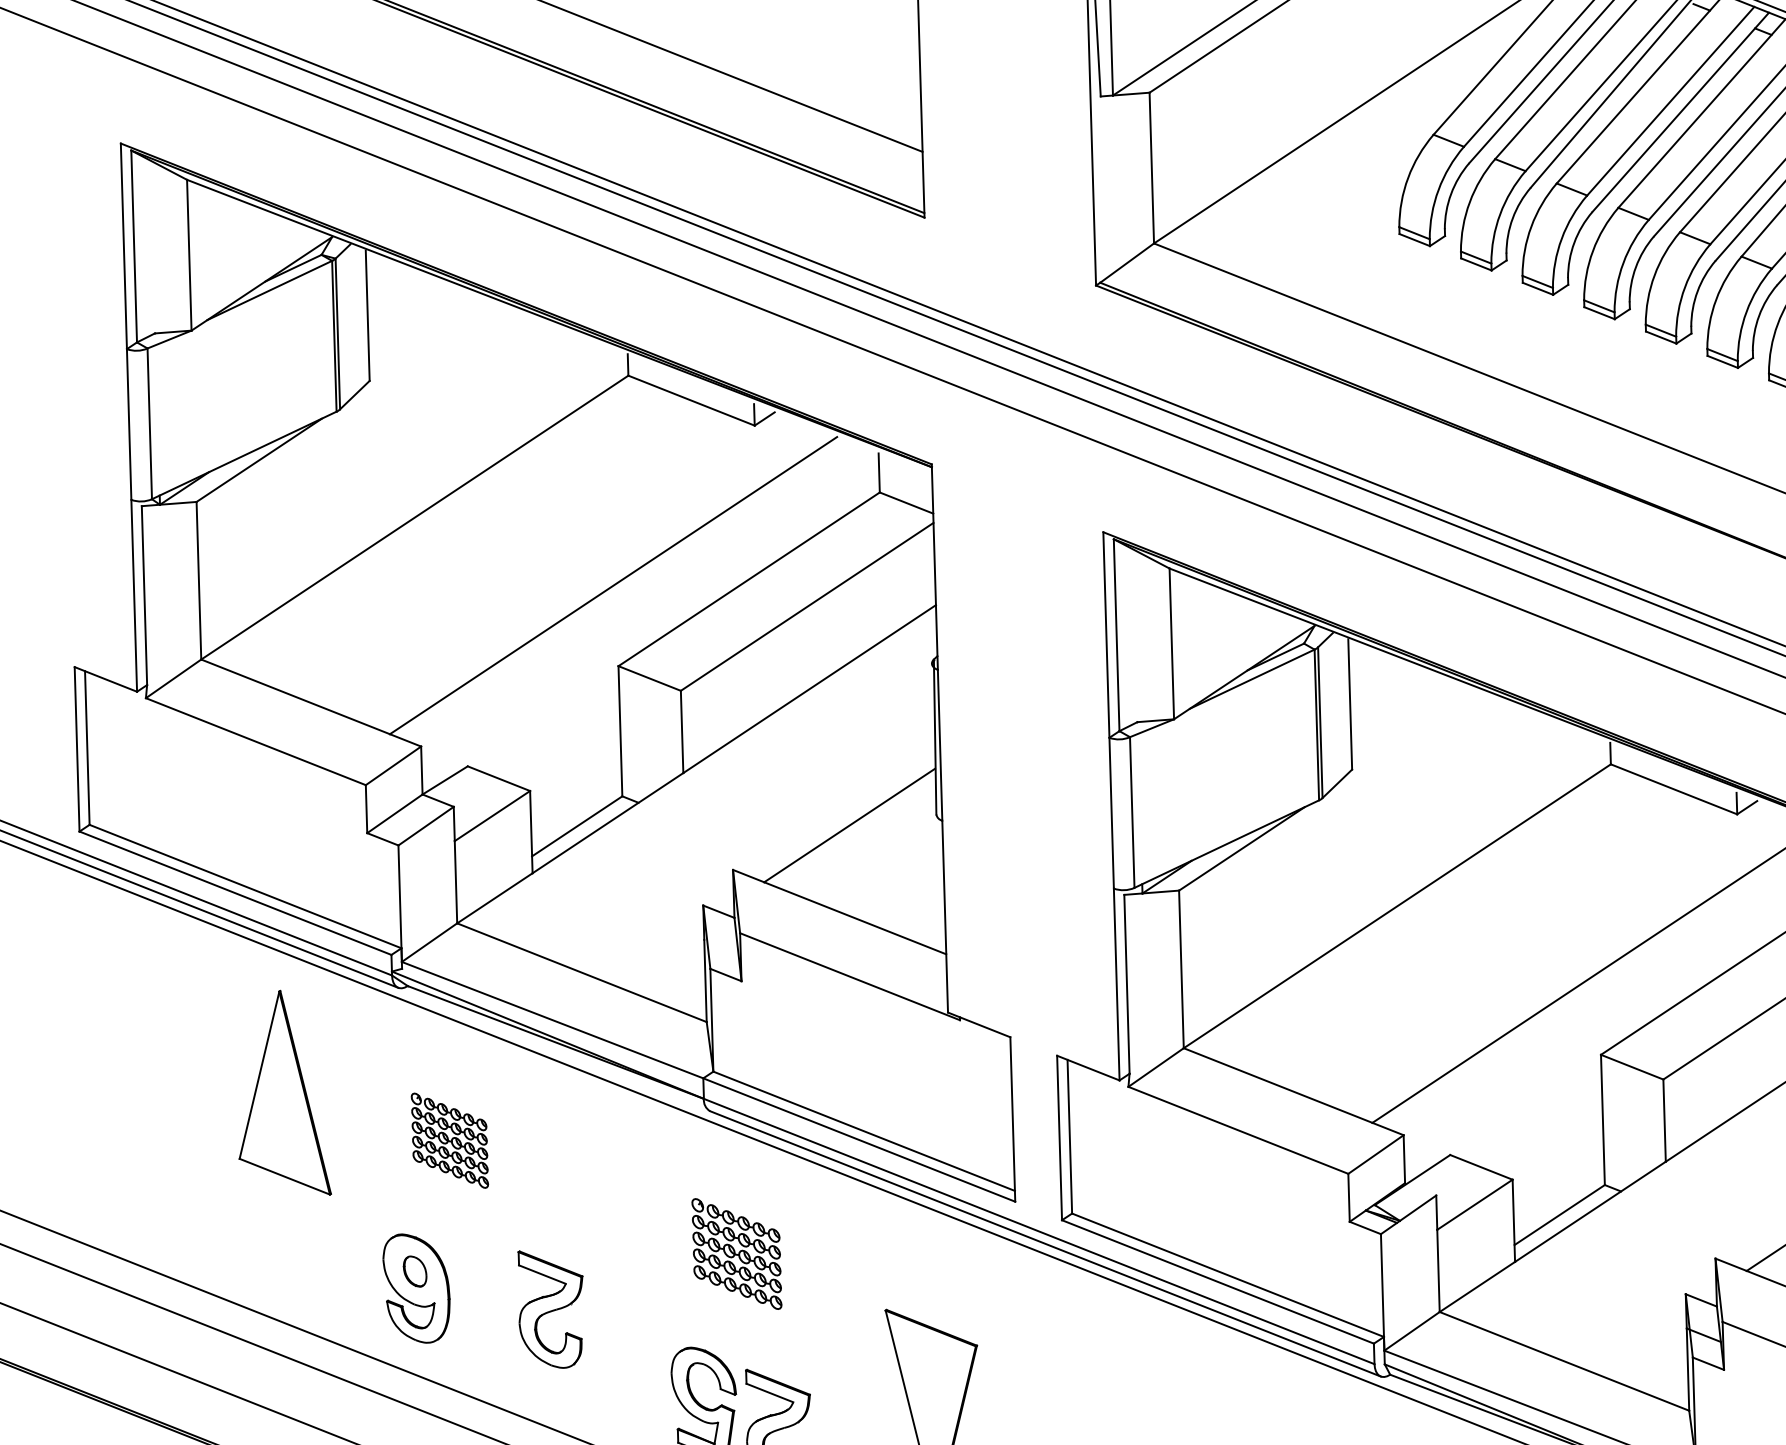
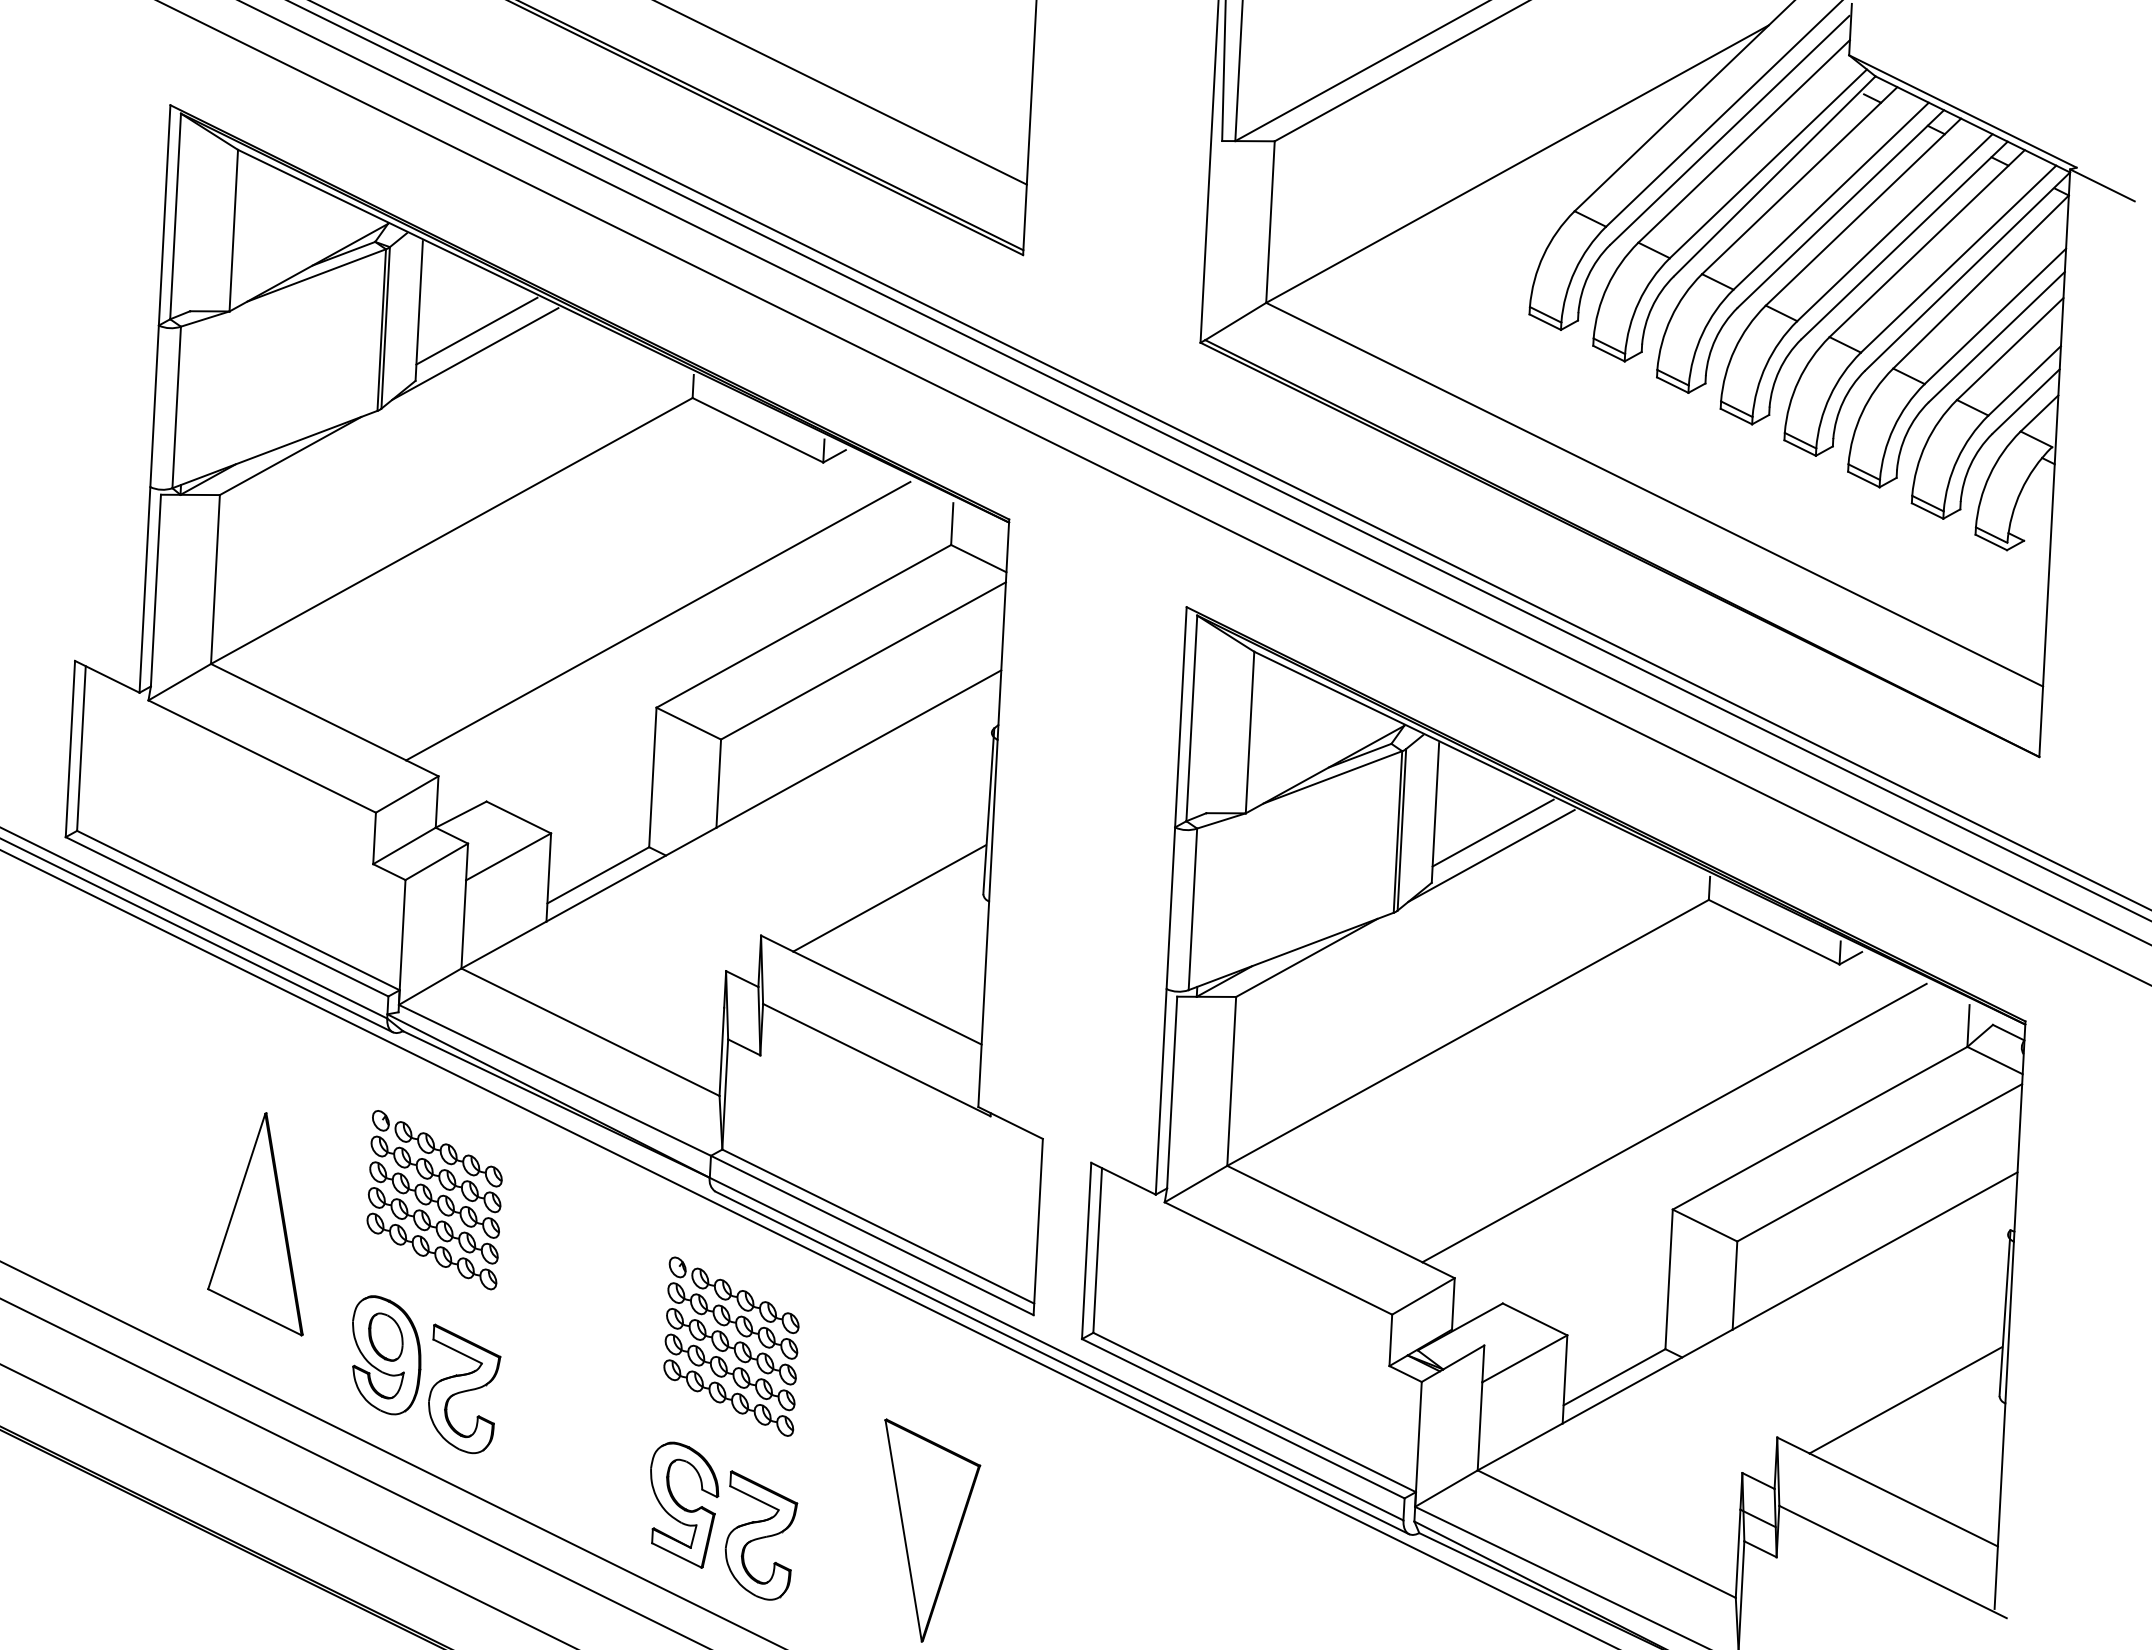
line: (422, 329) -> (476, 330), added
line: (423, 350) -> (475, 353), added
line: (1404, 718) -> (1492, 832), added
line: (1405, 739) -> (1491, 855), added
part: (278, 1095) -> (255, 1224), moved
part: (449, 1140) -> (434, 1200), size x1.67
part: (736, 1253) -> (731, 1346), size x1.43
part: (414, 1271) -> (385, 1336), size x1.43
part: (551, 1308) -> (464, 1388), moved

